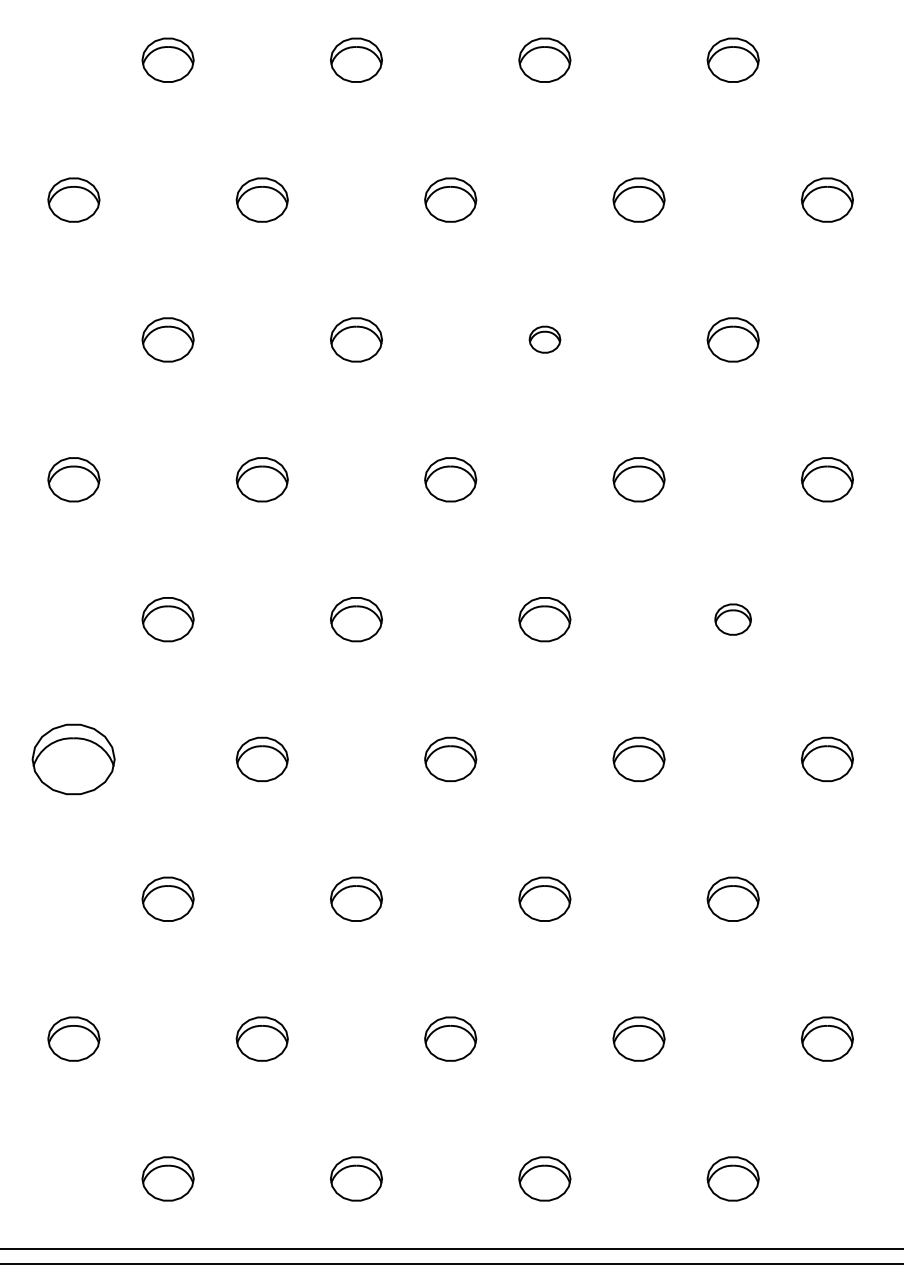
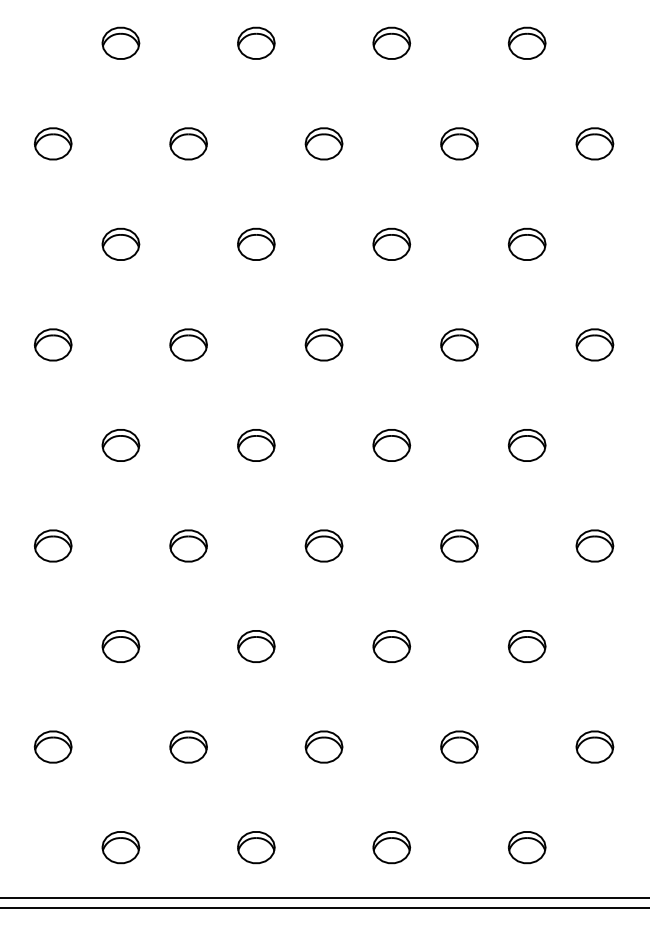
part: (544, 338) -> (391, 243), size x1.67
part: (732, 619) -> (526, 445), size x1.43
part: (74, 758) -> (53, 545), size x0.62

